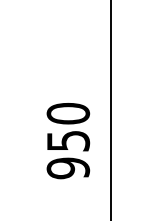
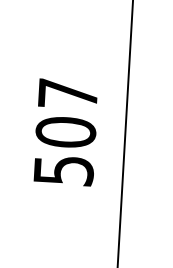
text: (68, 140) -> (66, 131), 950 -> 507

